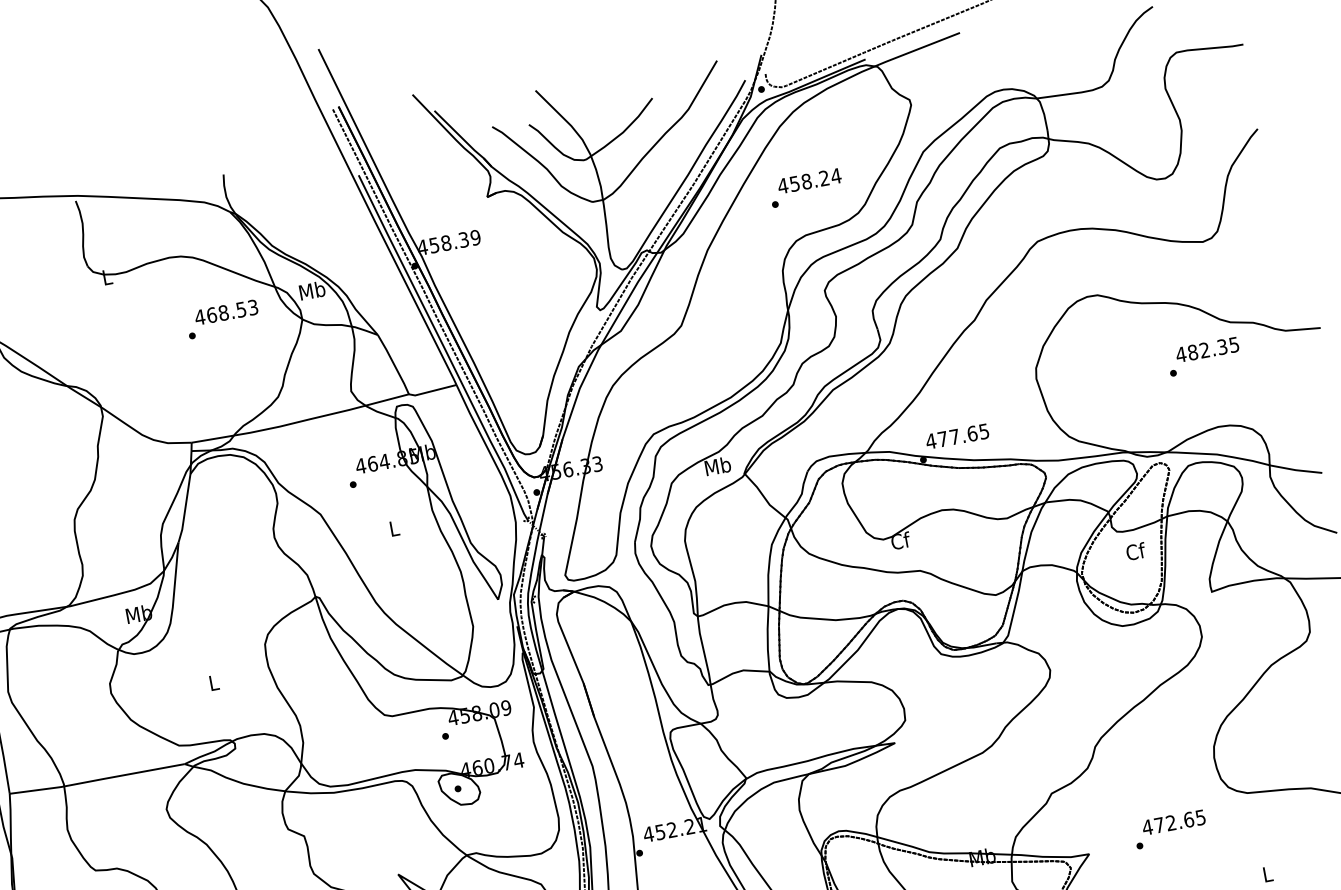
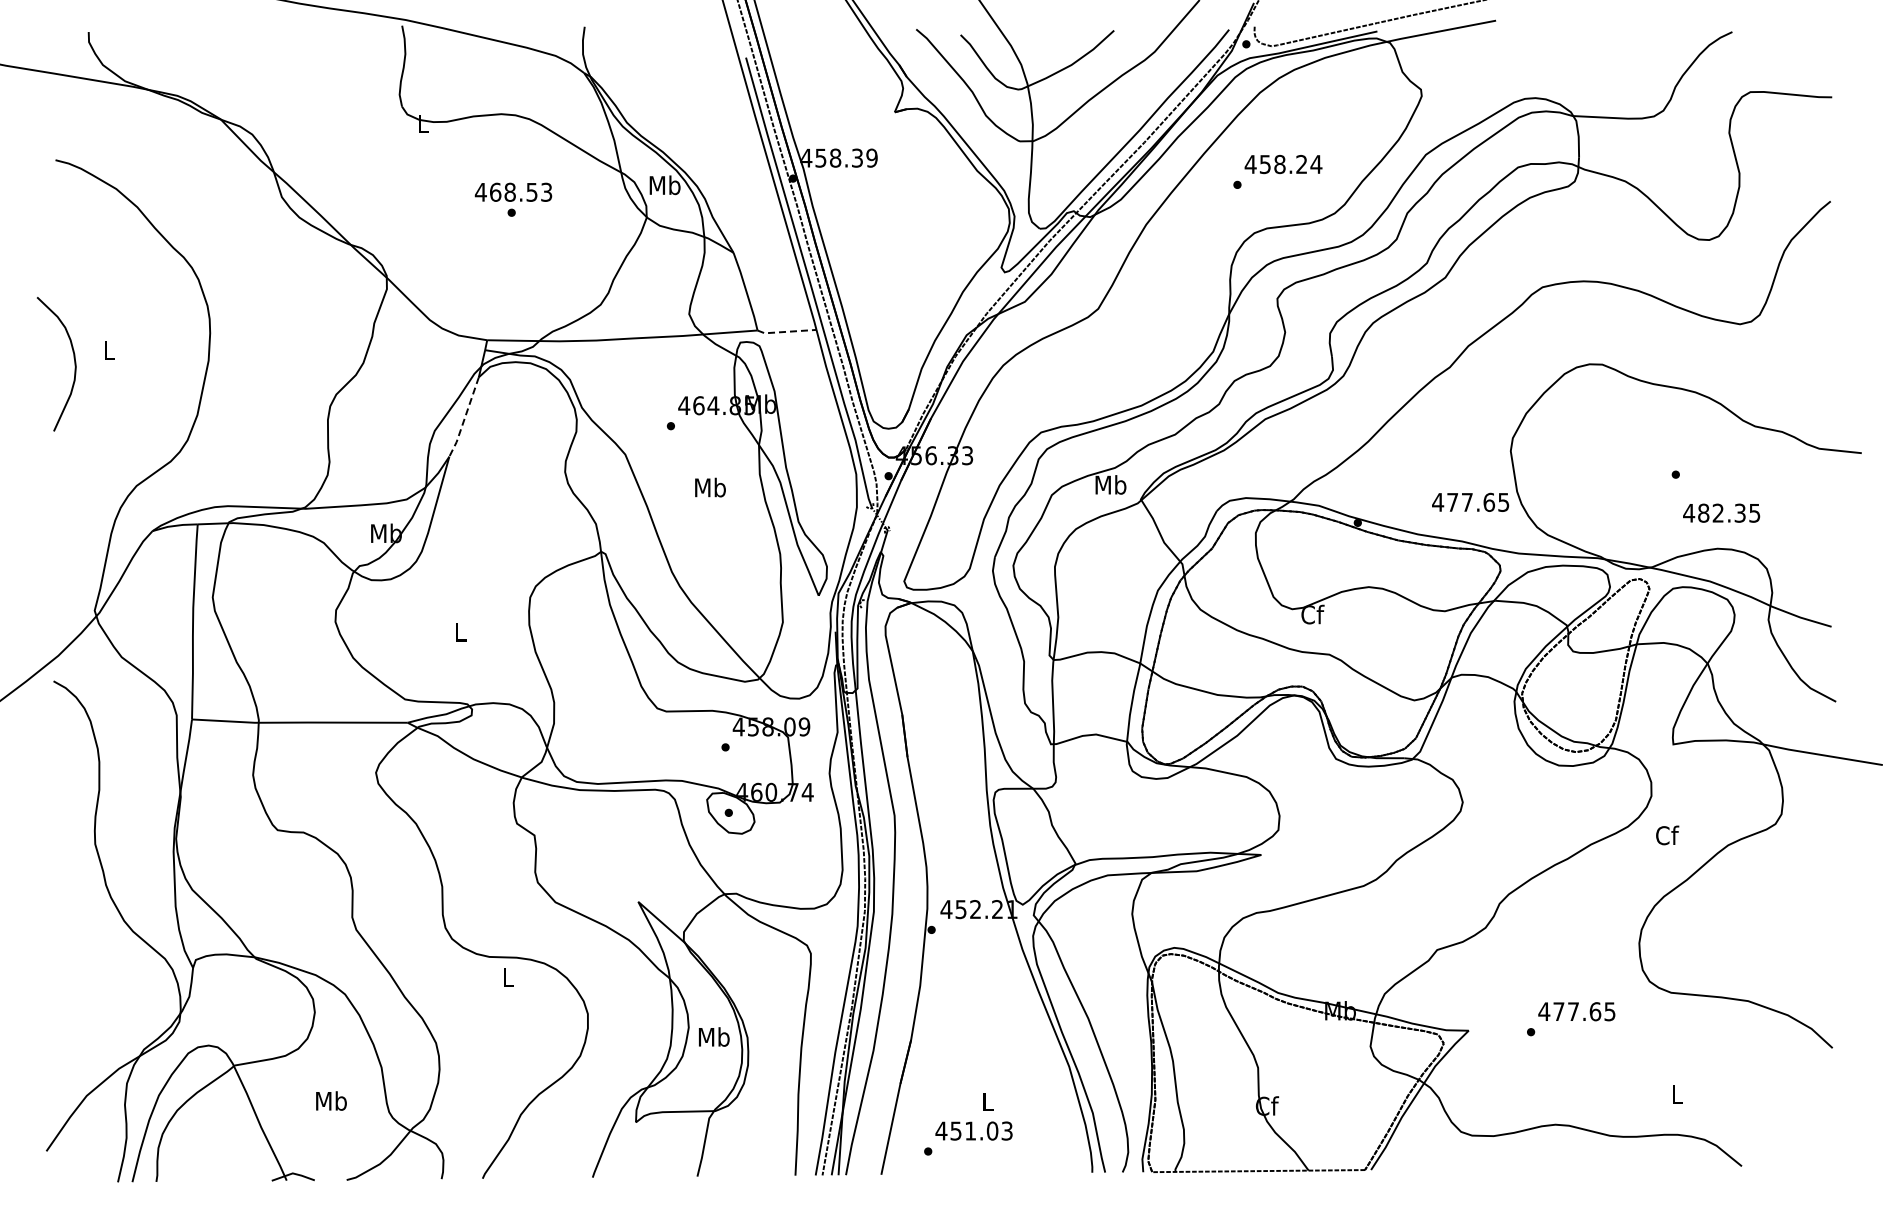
text: (226, 311) -> (513, 191), moved
text: (1207, 349) -> (1721, 512), moved
line: (432, 390) -> (786, 331), solid -> dashed
text: (957, 435) -> (1470, 501), moved
line: (185, 509) -> (464, 418), solid -> dashed
text: (394, 528) -> (710, 487), L -> Mb
text: (1135, 551) -> (1667, 835), moved
text: (1171, 822) -> (1573, 1011), 472.65 -> 477.65

